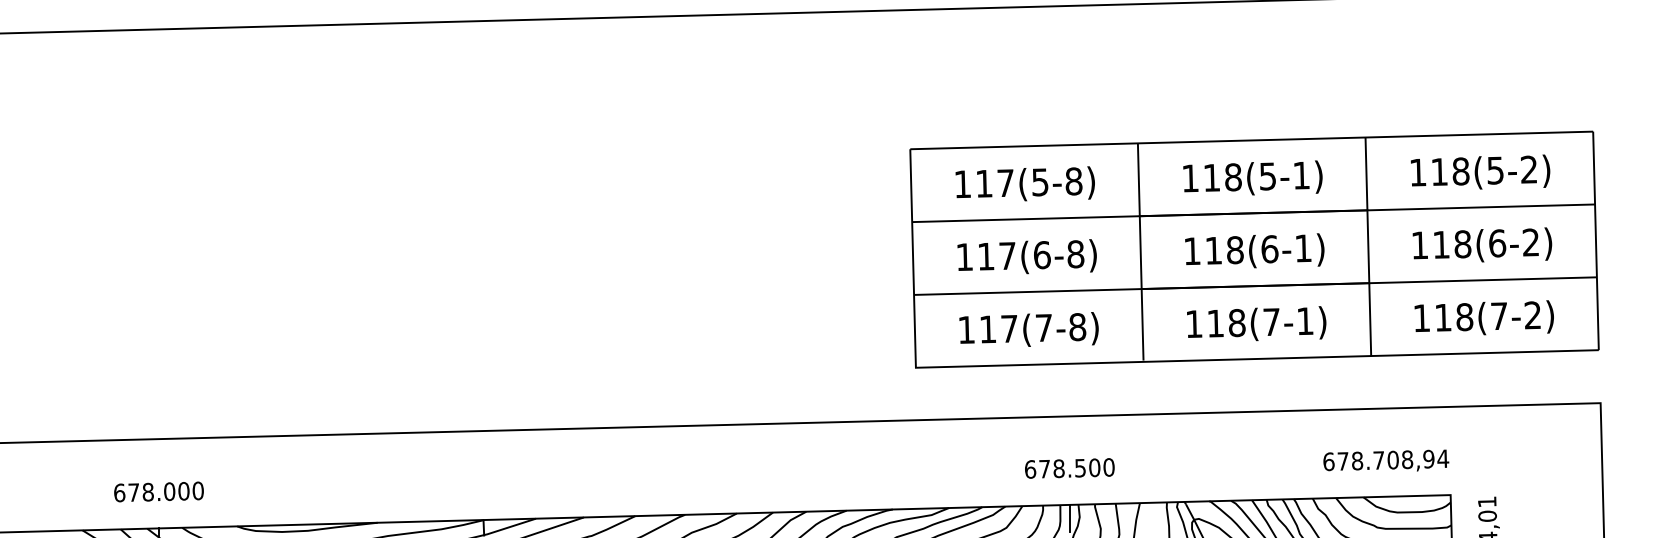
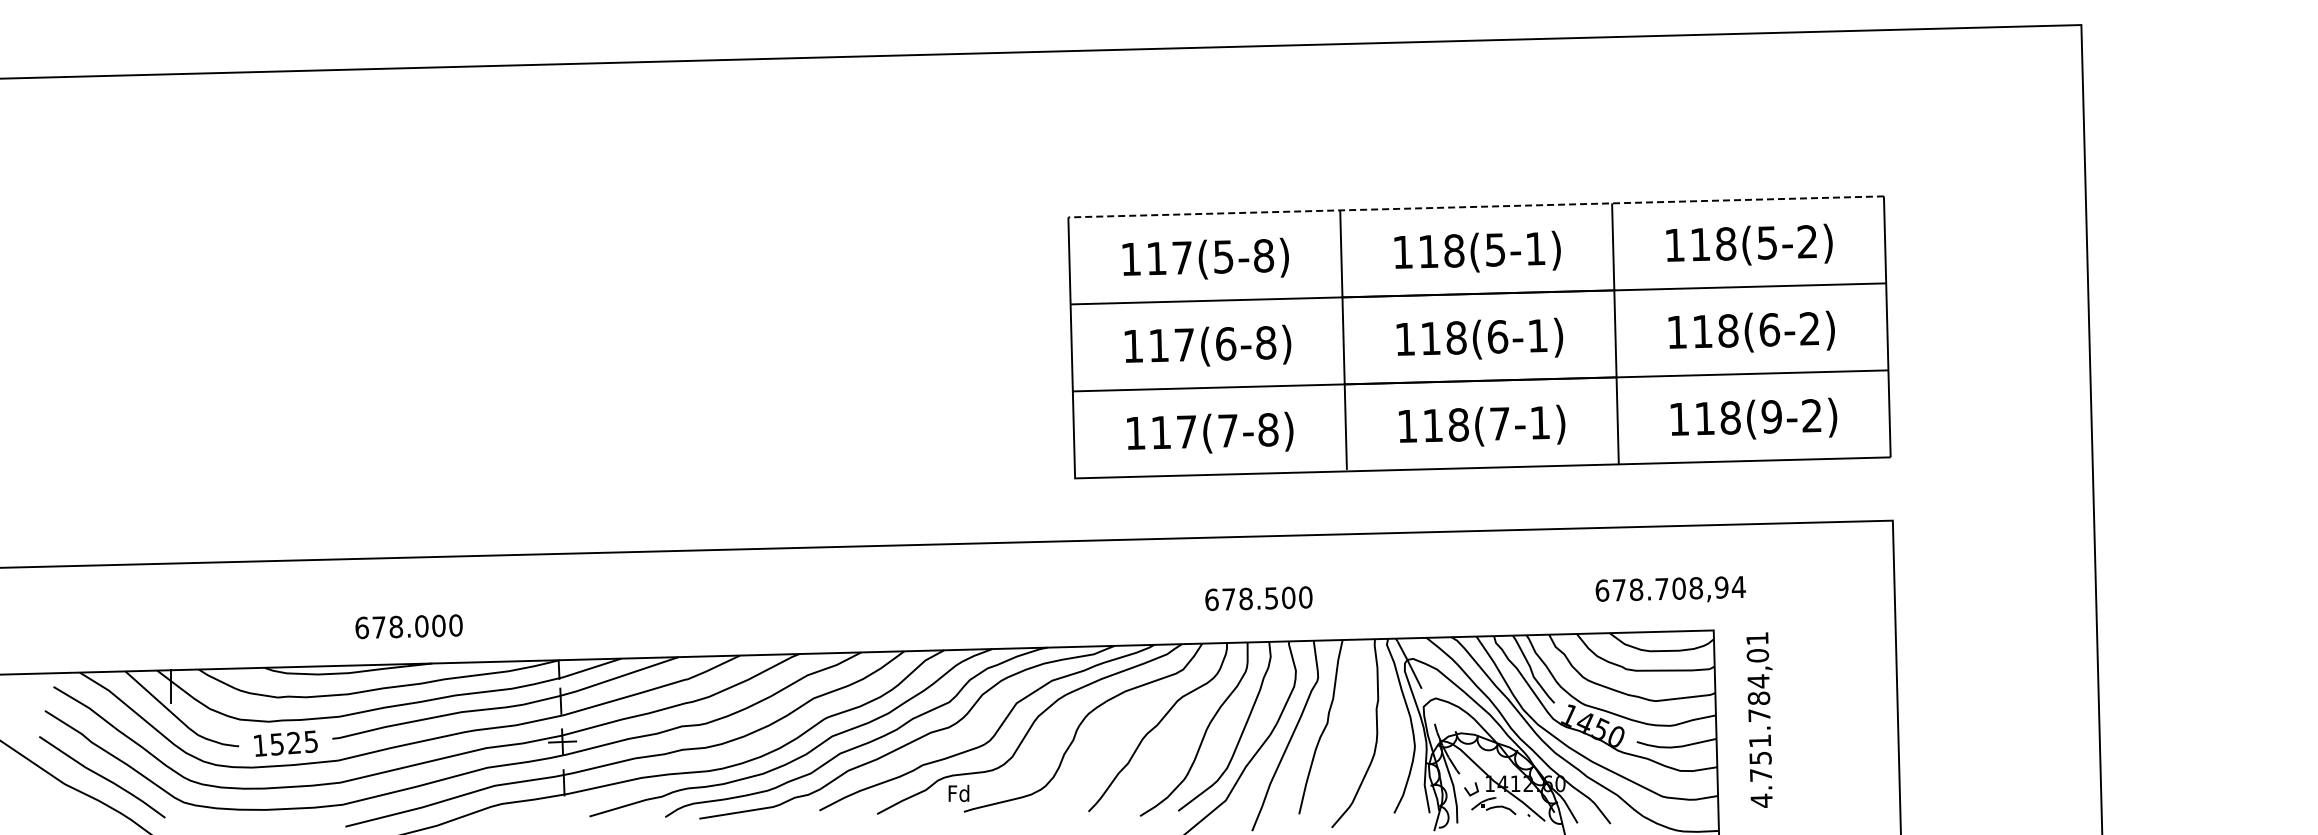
line: (1252, 140) -> (1476, 206), solid -> dashed
text: (1499, 315) -> (1771, 416), 118(7-2) -> 118(9-2)
text: (1385, 460) -> (1670, 589), moved
text: (158, 491) -> (408, 626), moved
line: (1070, 518) -> (1259, 658), removed

